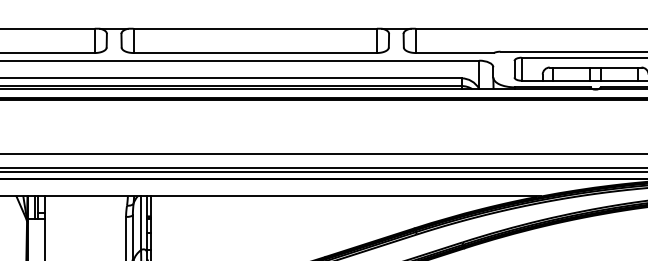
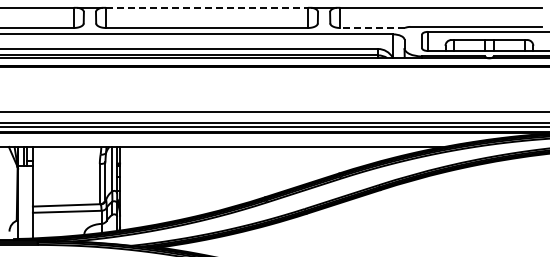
line: (255, 28) -> (207, 7), solid -> dashed
line: (454, 53) -> (372, 28), solid -> dashed

